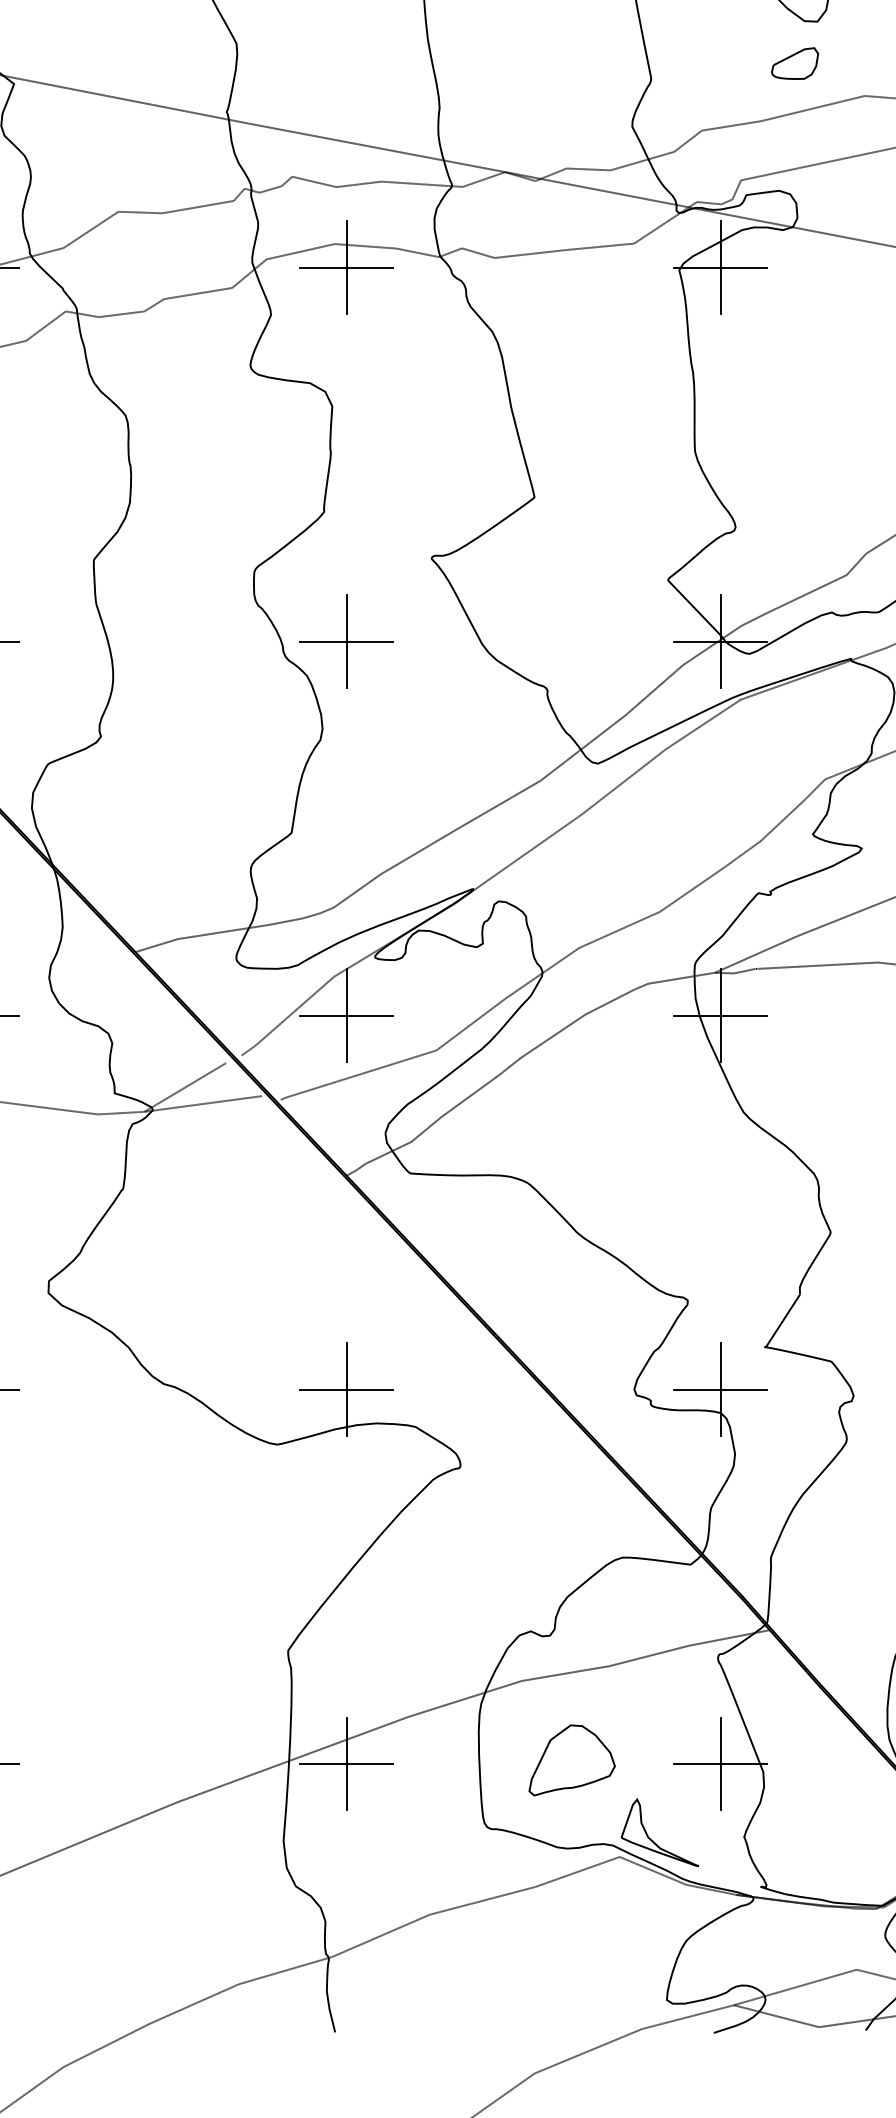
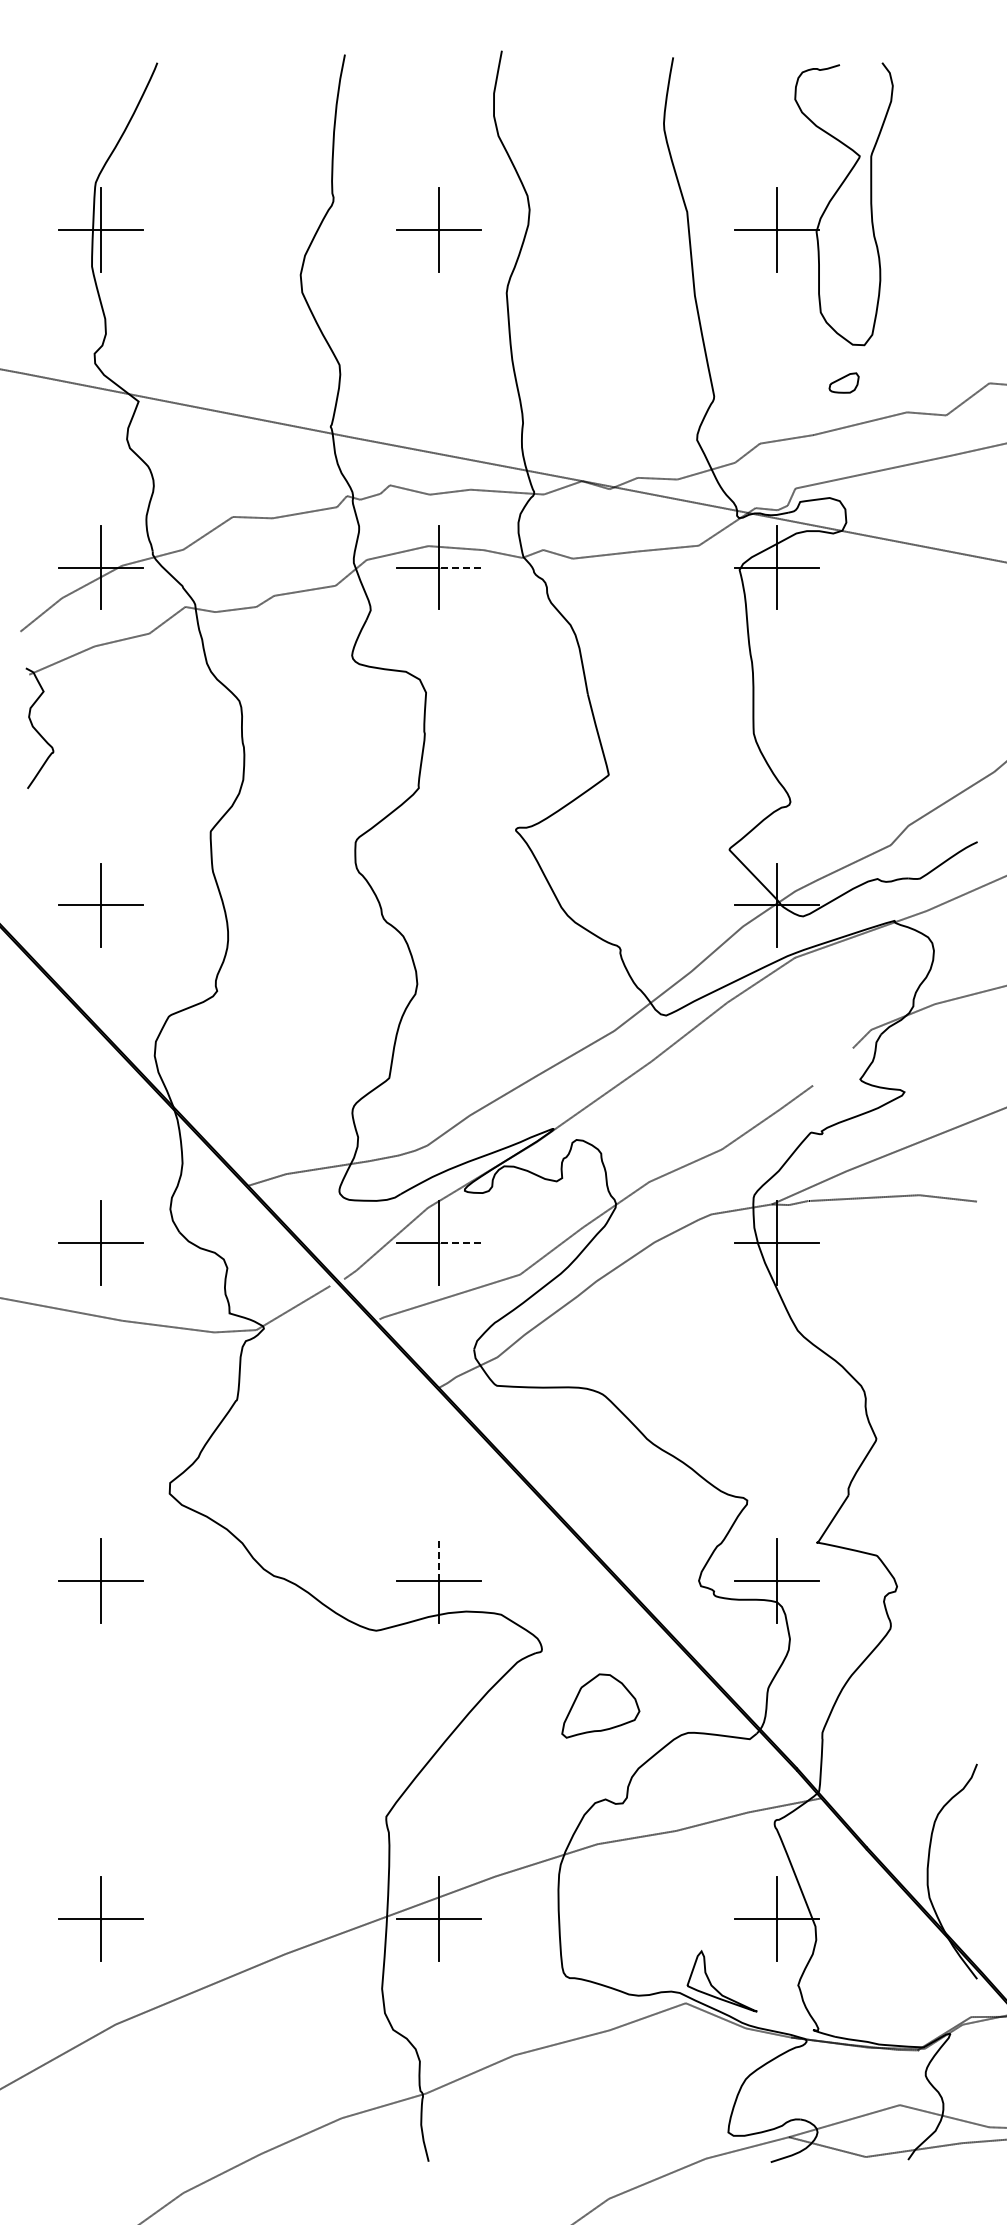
part: (794, 62) -> (843, 382), size x0.7
line: (369, 267) -> (459, 567), solid -> dashed
part: (346, 641) -> (438, 905), removed
line: (782, 820) -> (832, 1066), removed
line: (369, 1015) -> (459, 1243), solid -> dashed
line: (203, 1103) -> (309, 1322), removed
line: (347, 1366) -> (439, 1560), solid -> dashed
part: (571, 1759) -> (600, 1705), moved

